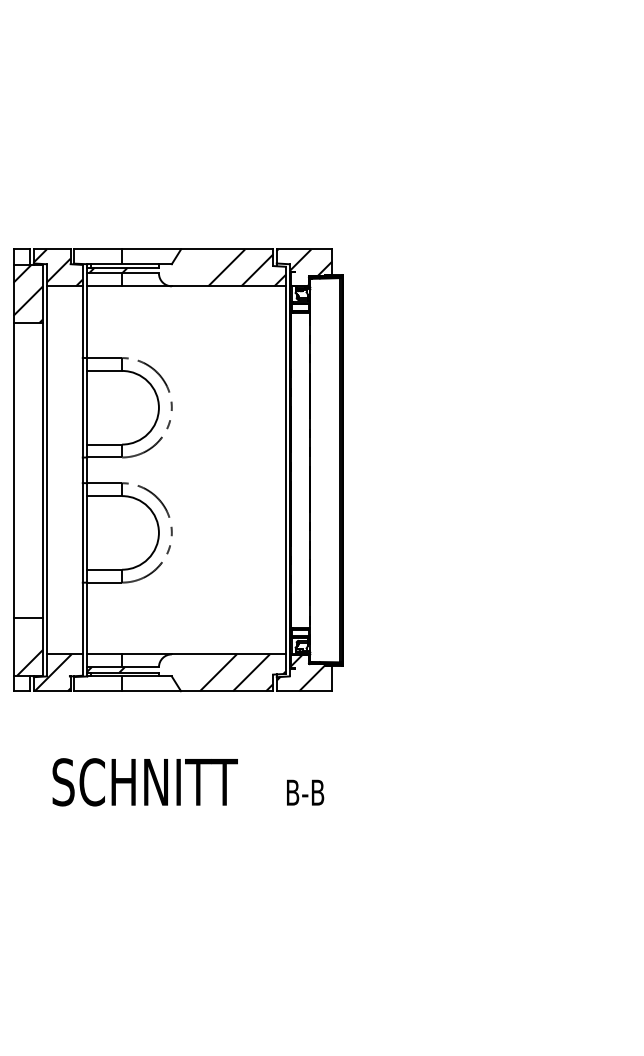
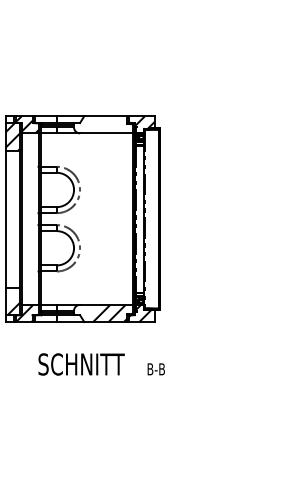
hatch: (187, 267) -> (87, 124), removed
text: (187, 782) -> (101, 364), moved

